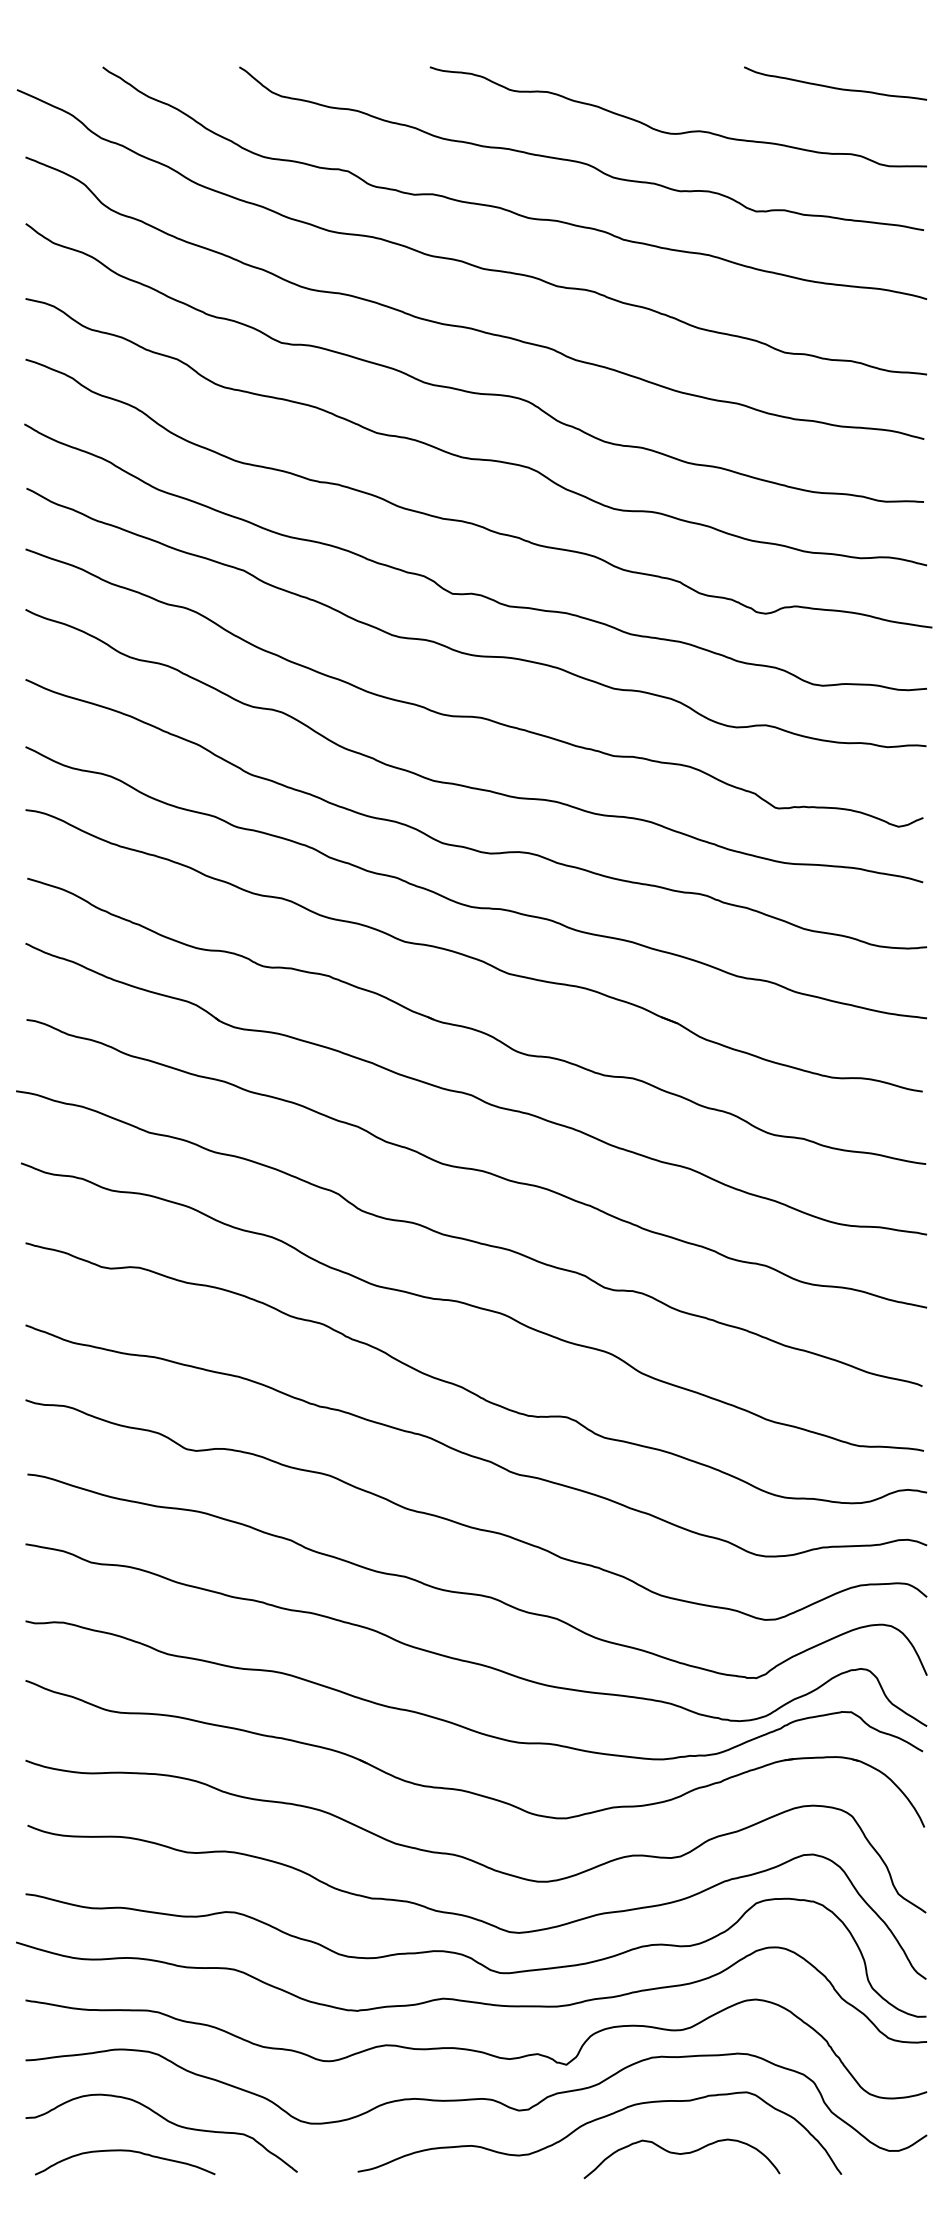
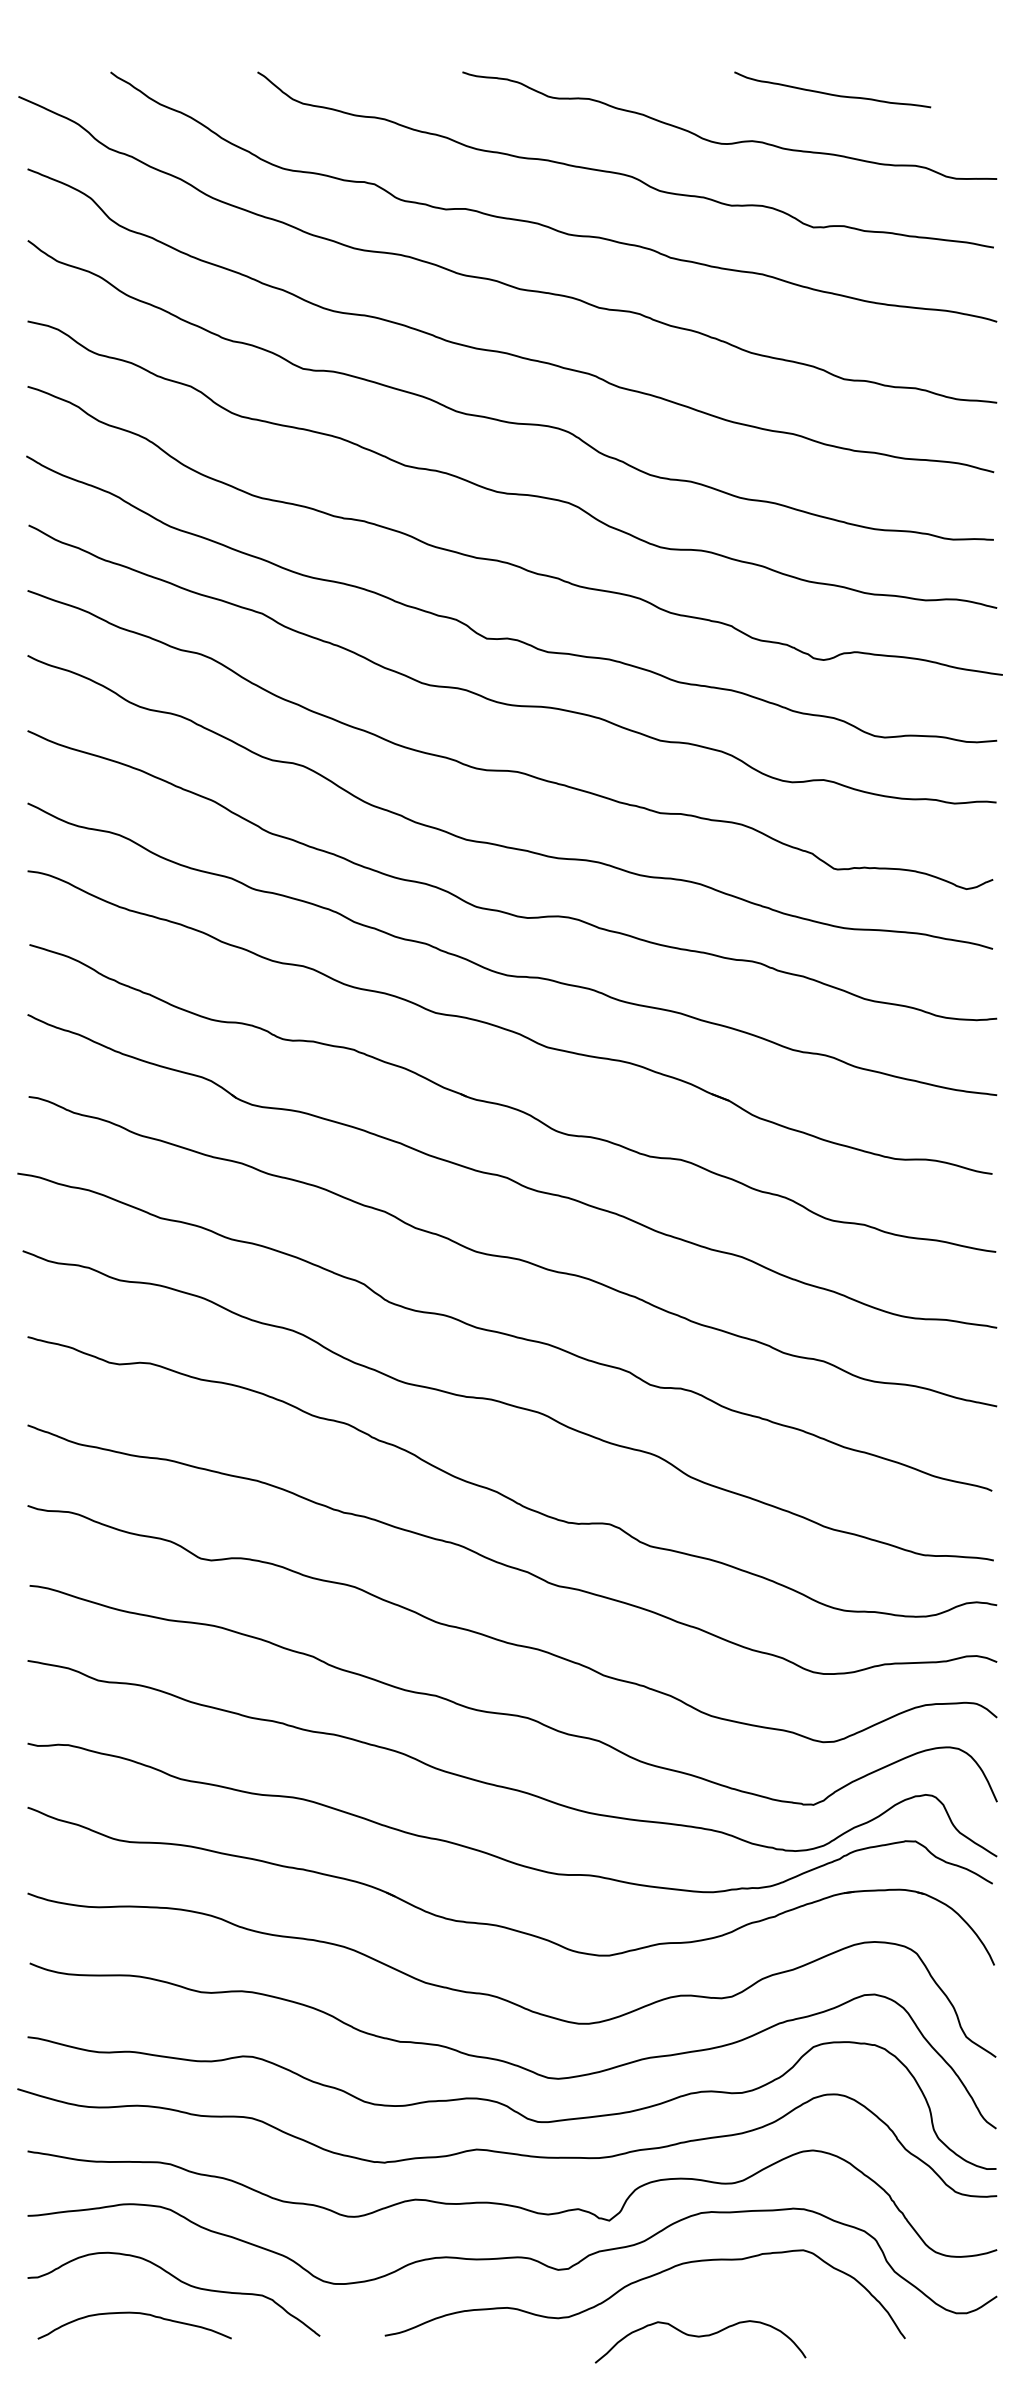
curve: (834, 86) -> (831, 93), moved
curve: (681, 2154) -> (700, 2337), moved

